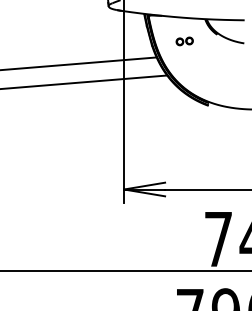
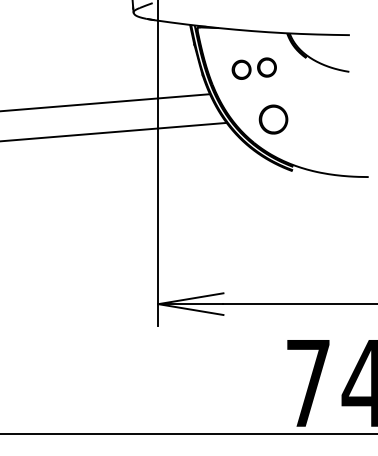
part: (184, 41) -> (254, 68), size x1.67
part: (196, 73) -> (273, 119), added

